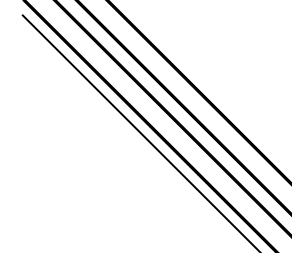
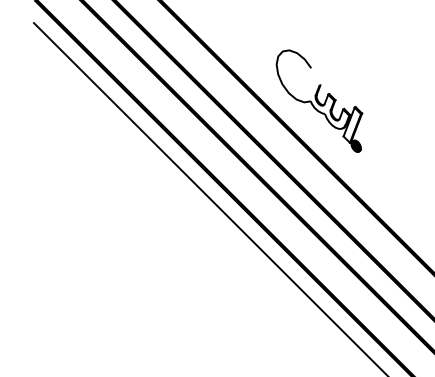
part: (214, 67) -> (319, 100), added

